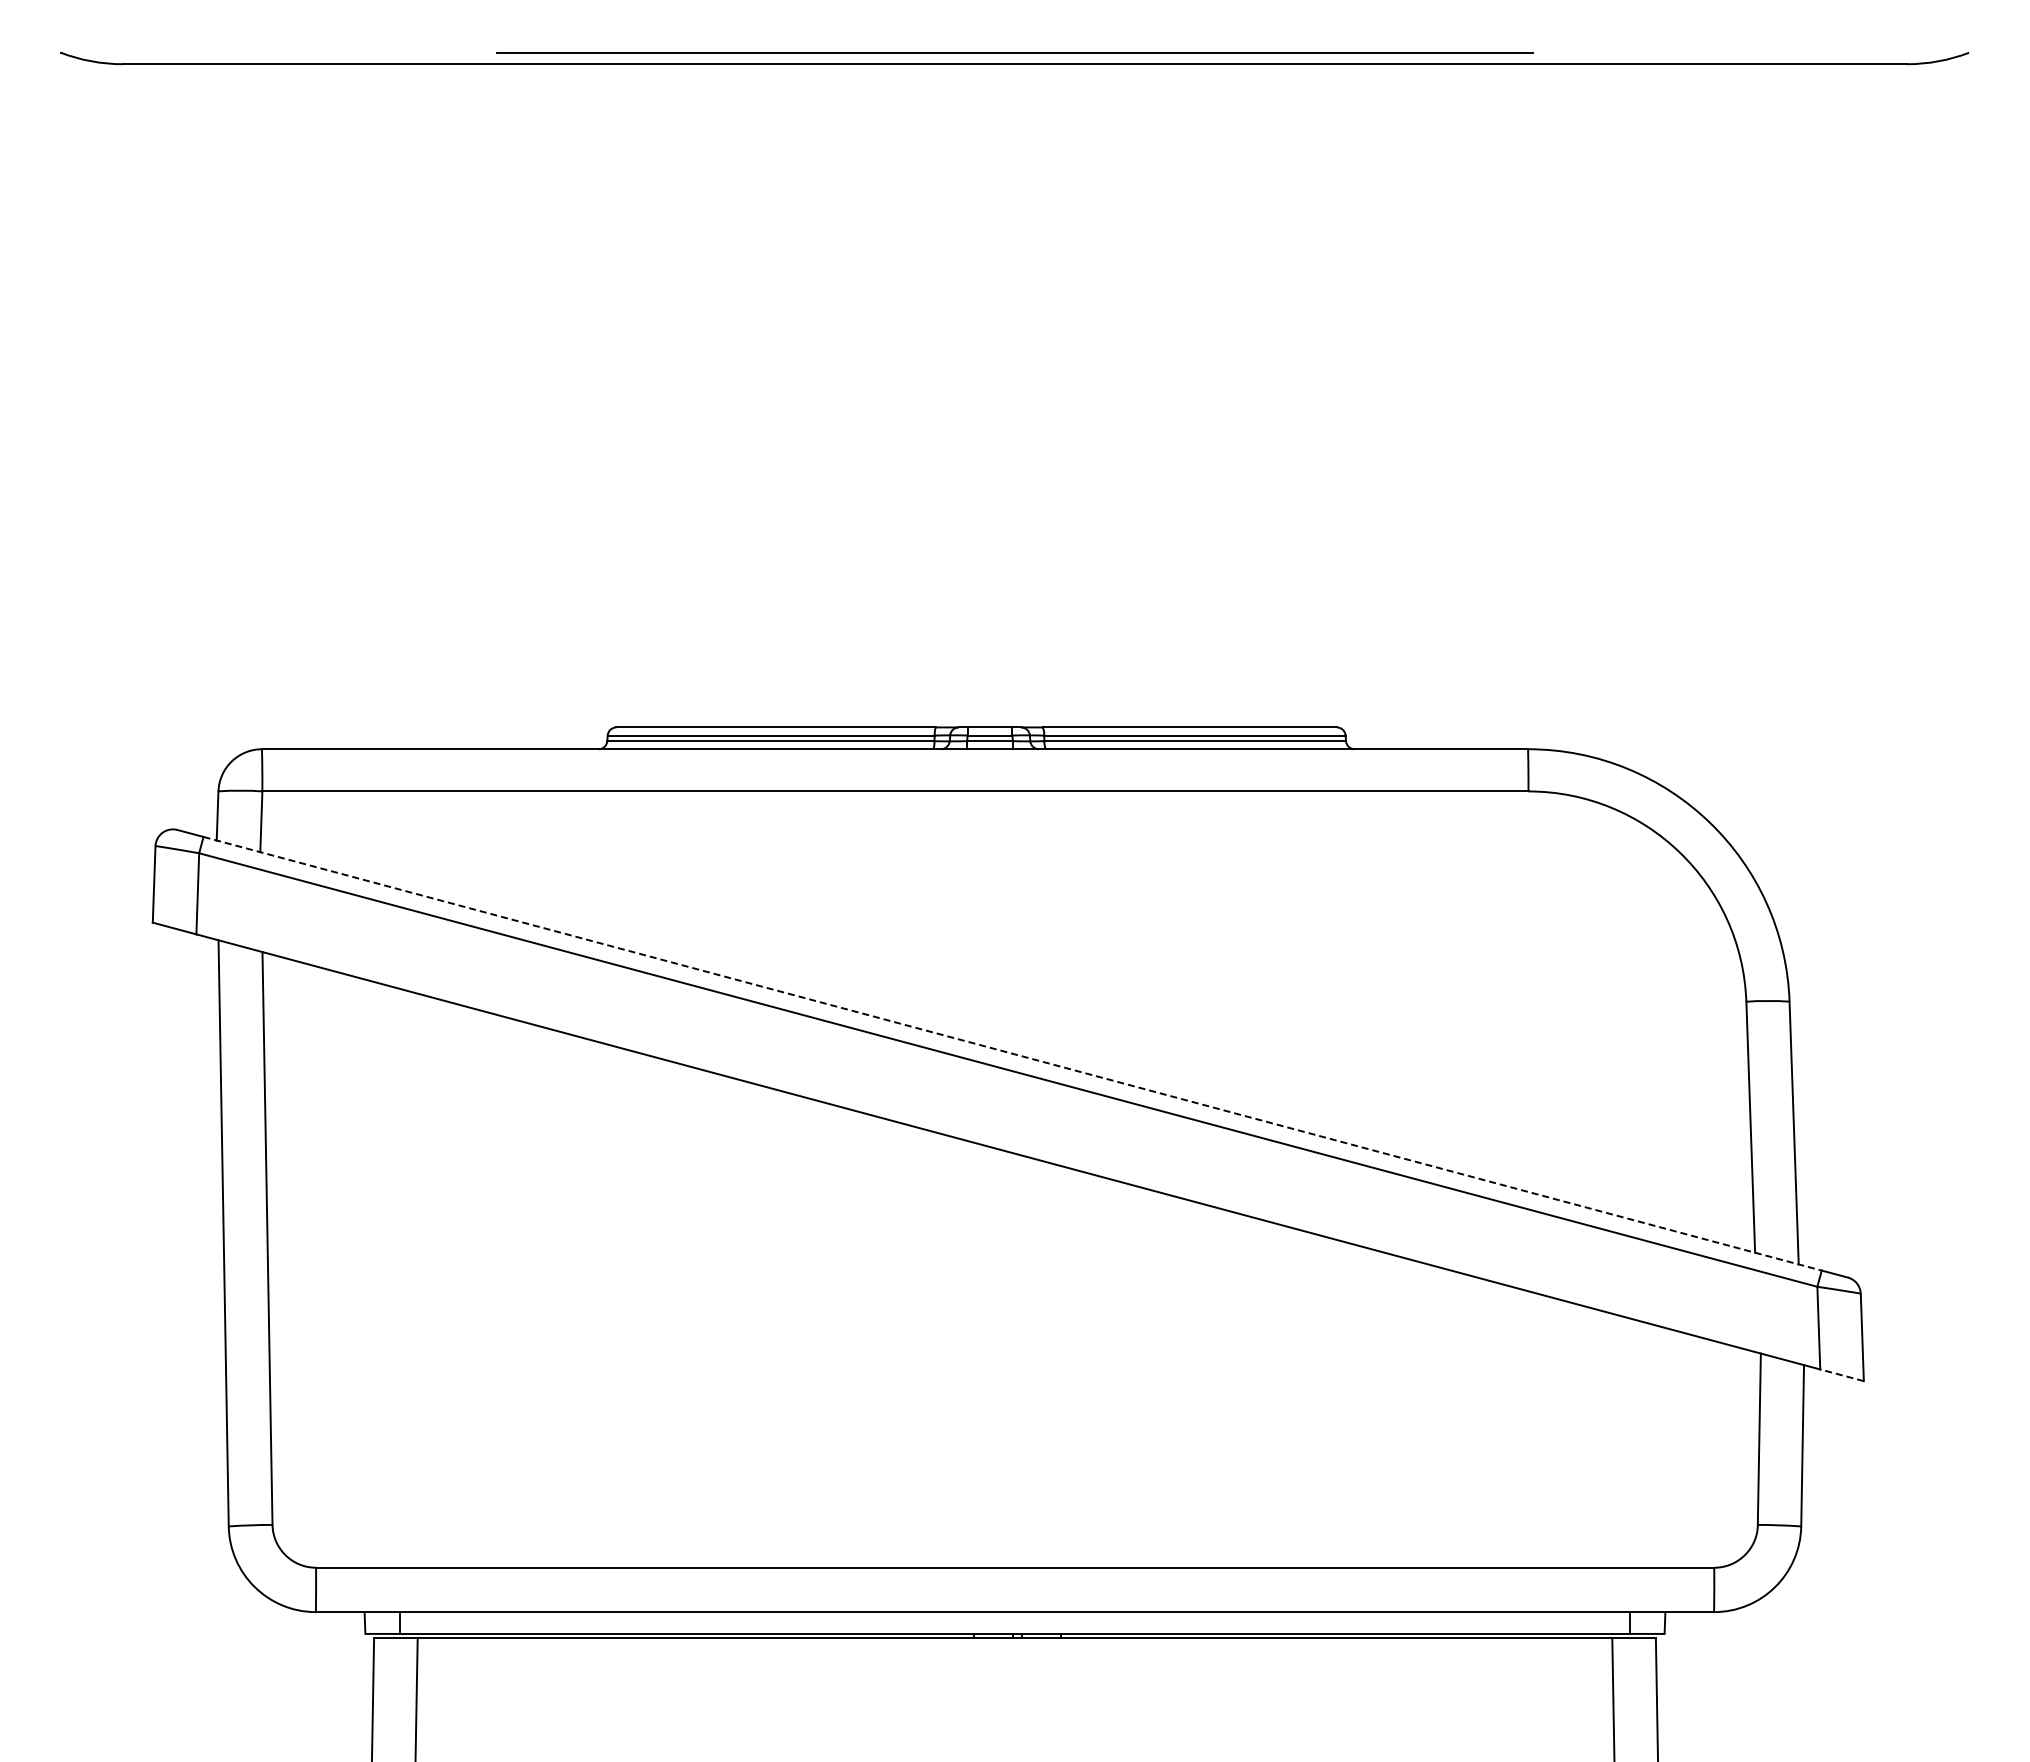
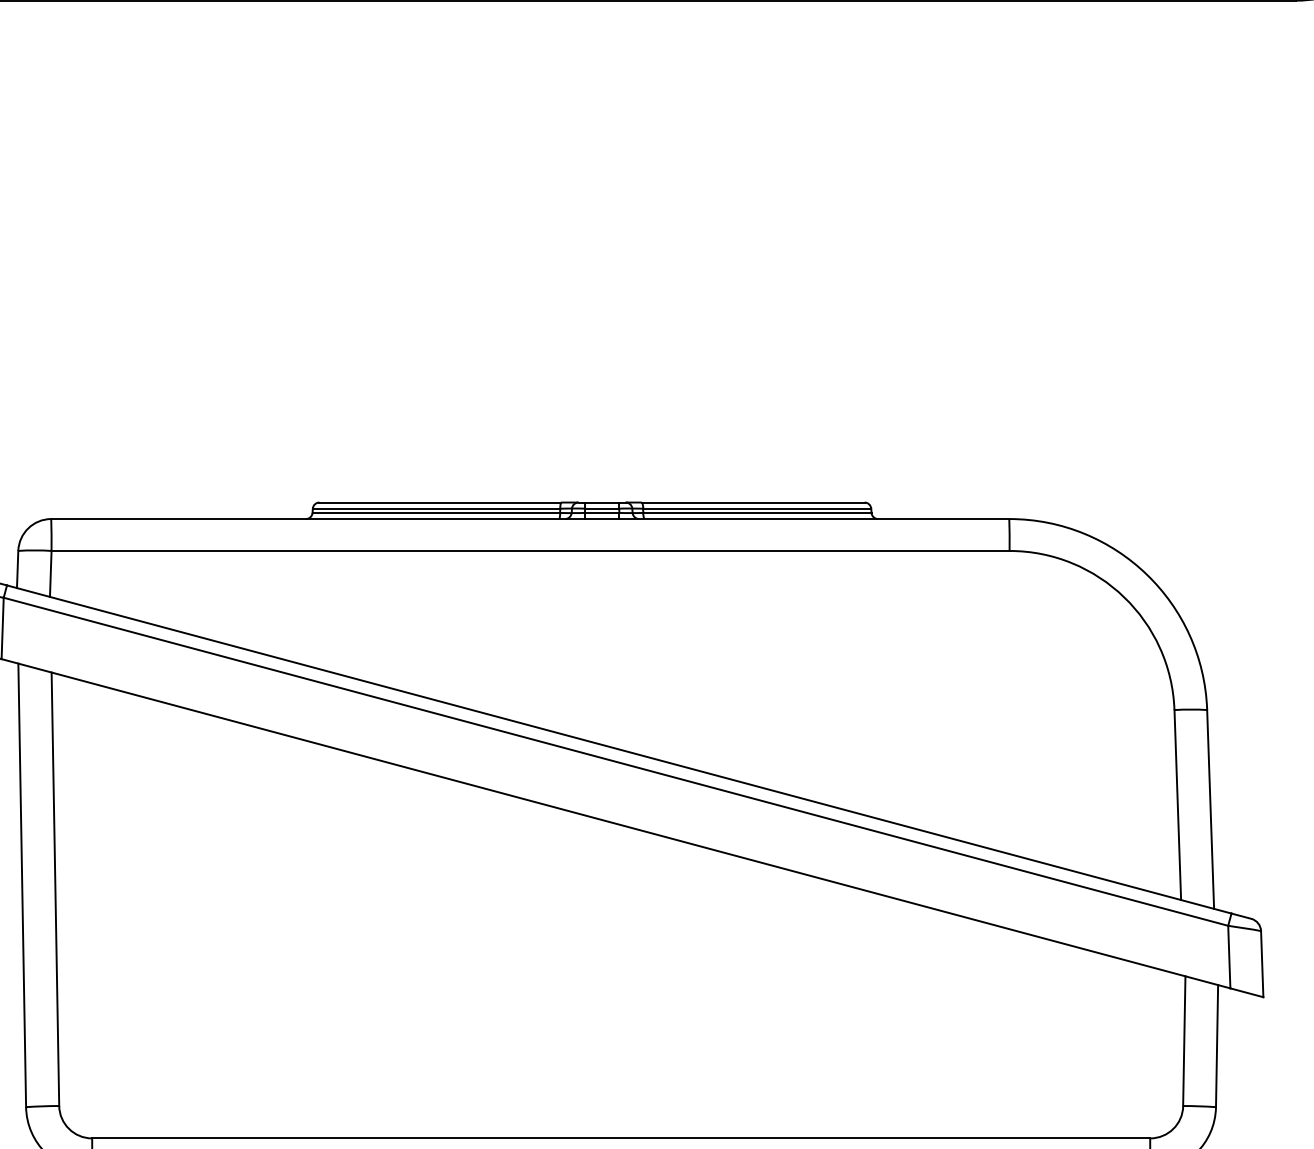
line: (1012, 1053) -> (619, 749), dashed -> solid
line: (1842, 1375) -> (1247, 992), dashed -> solid

